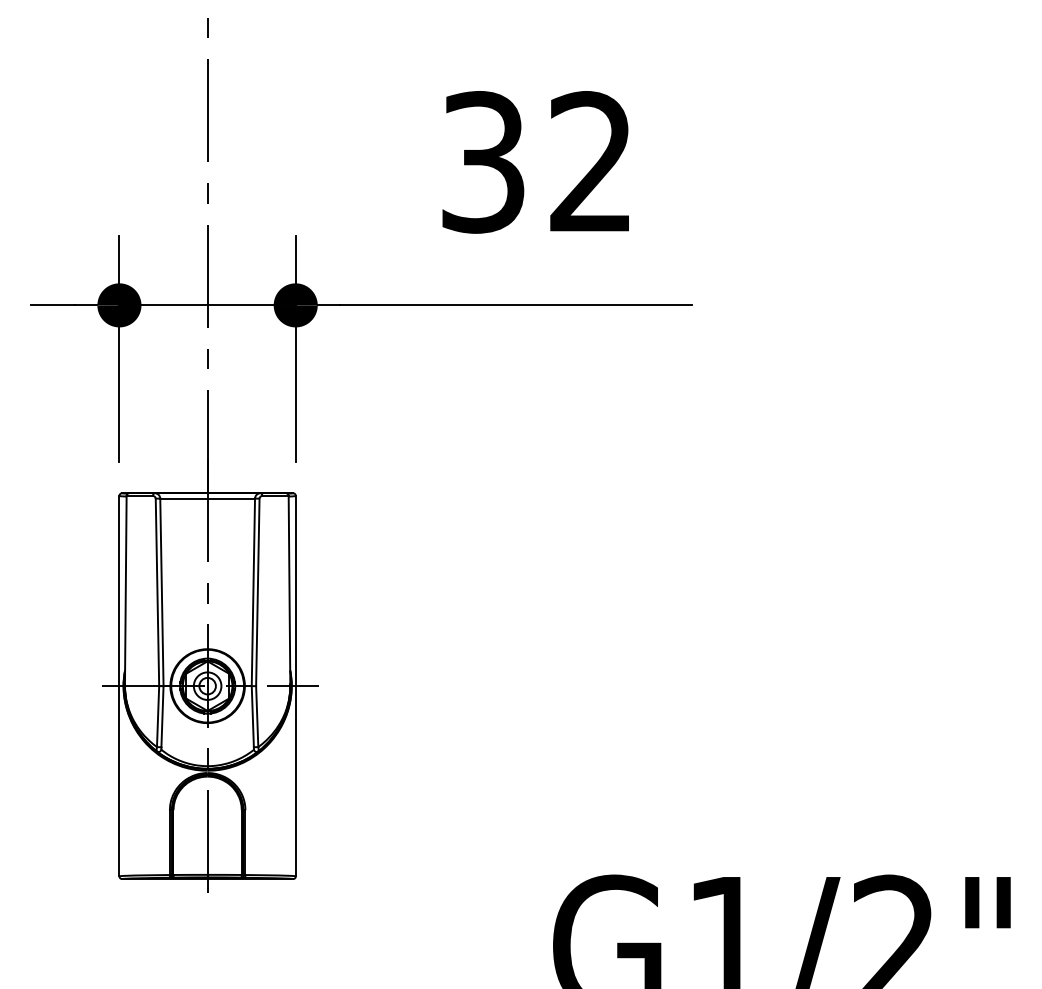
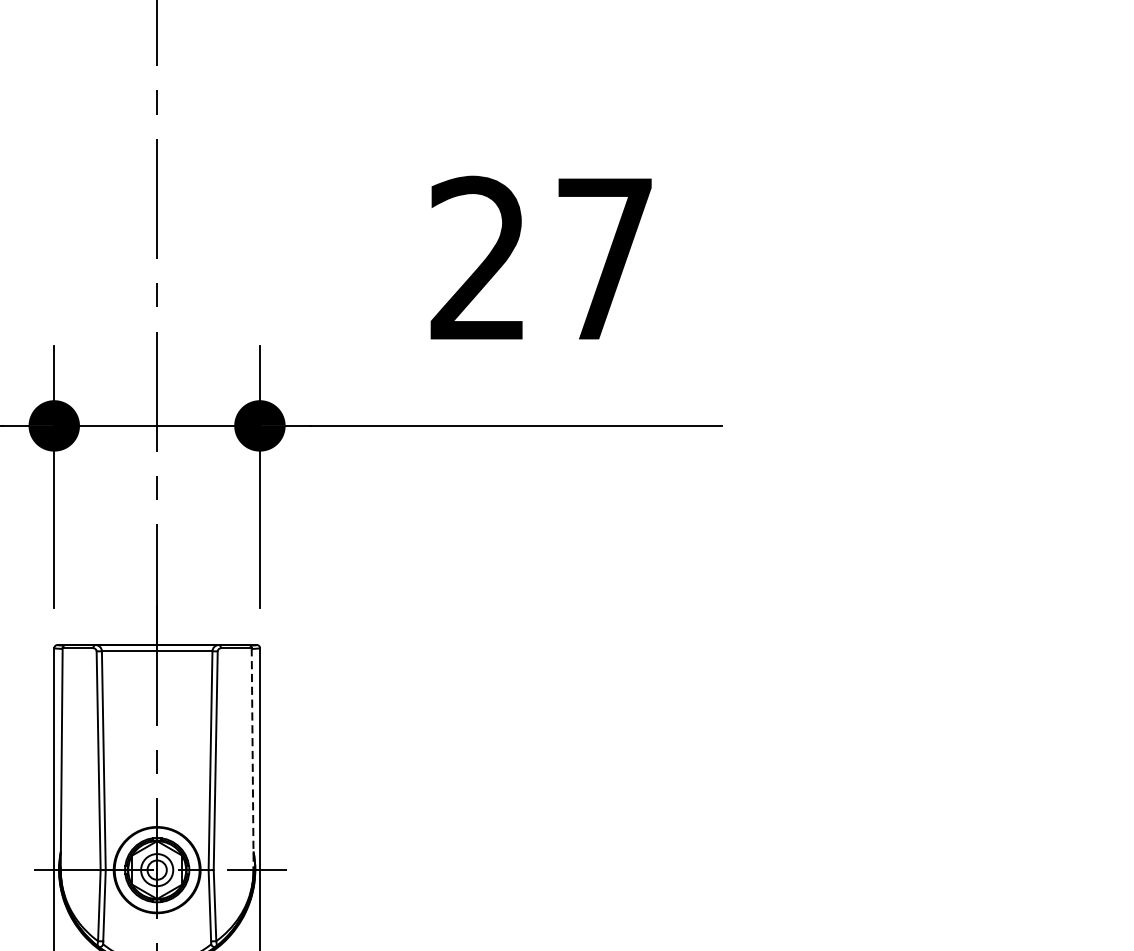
text: (536, 162) -> (540, 259), 32 -> 27
line: (289, 590) -> (252, 758), solid -> dashed

